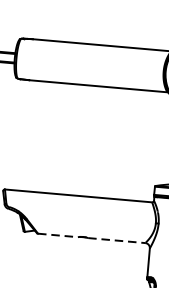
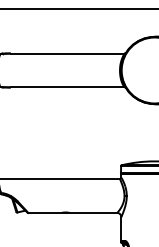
line: (57, 234) -> (44, 212), dashed -> solid
line: (116, 239) -> (93, 212), dashed -> solid

